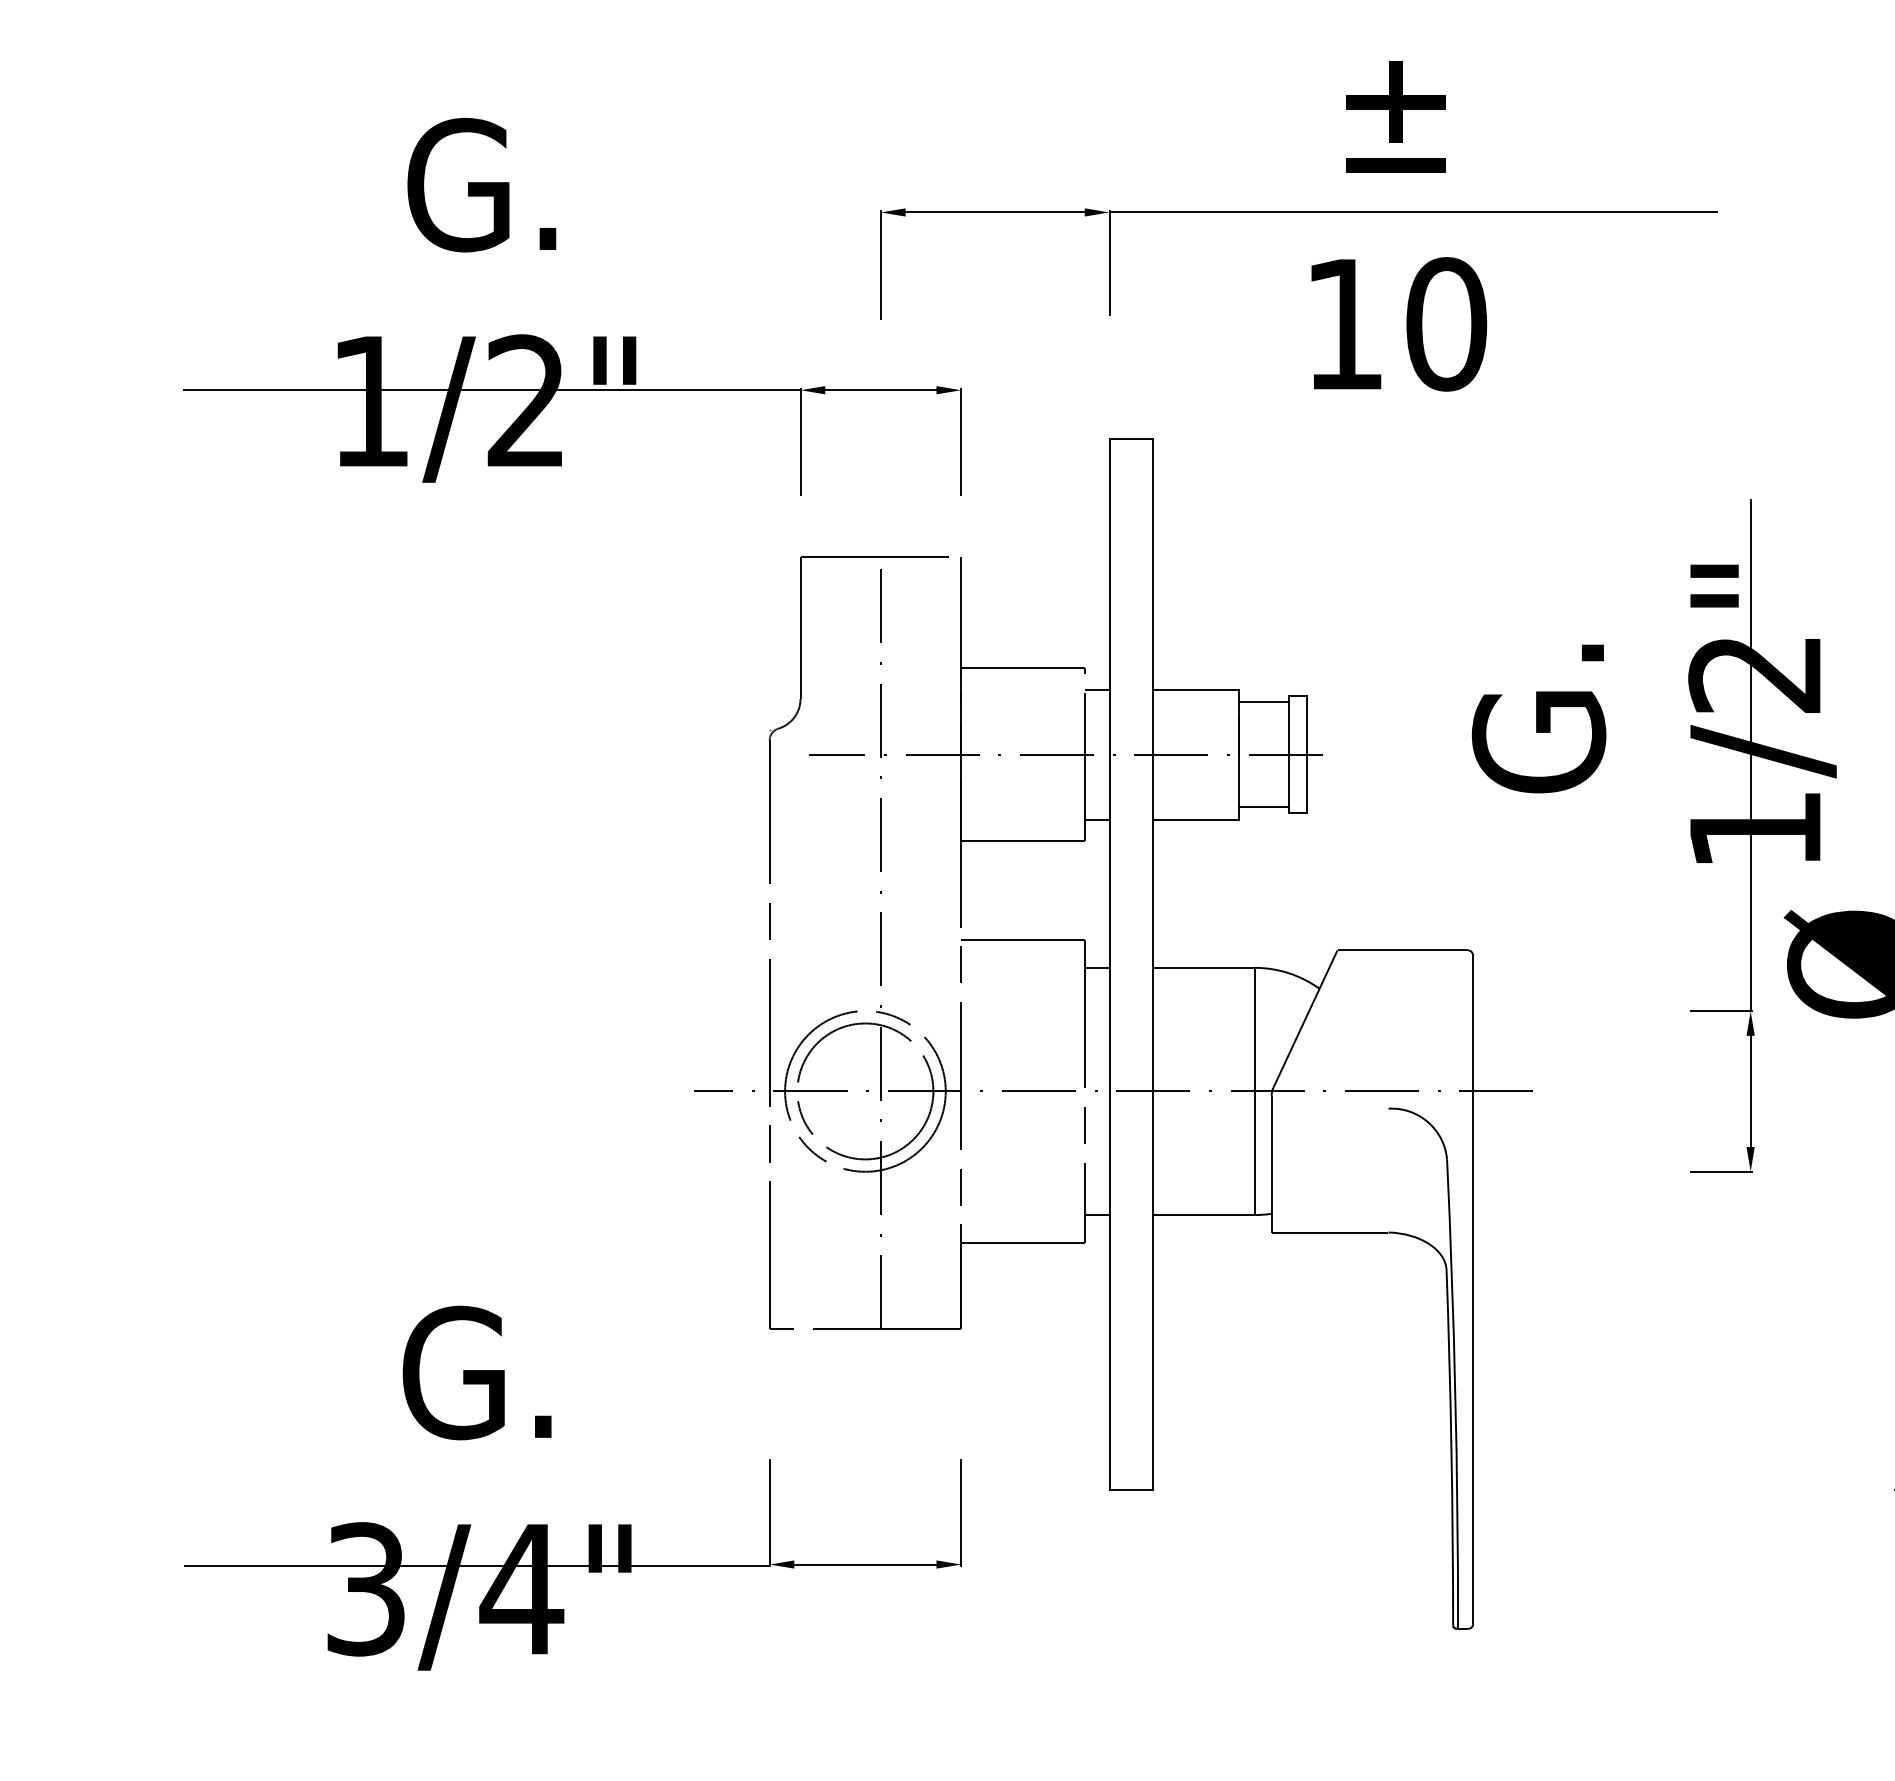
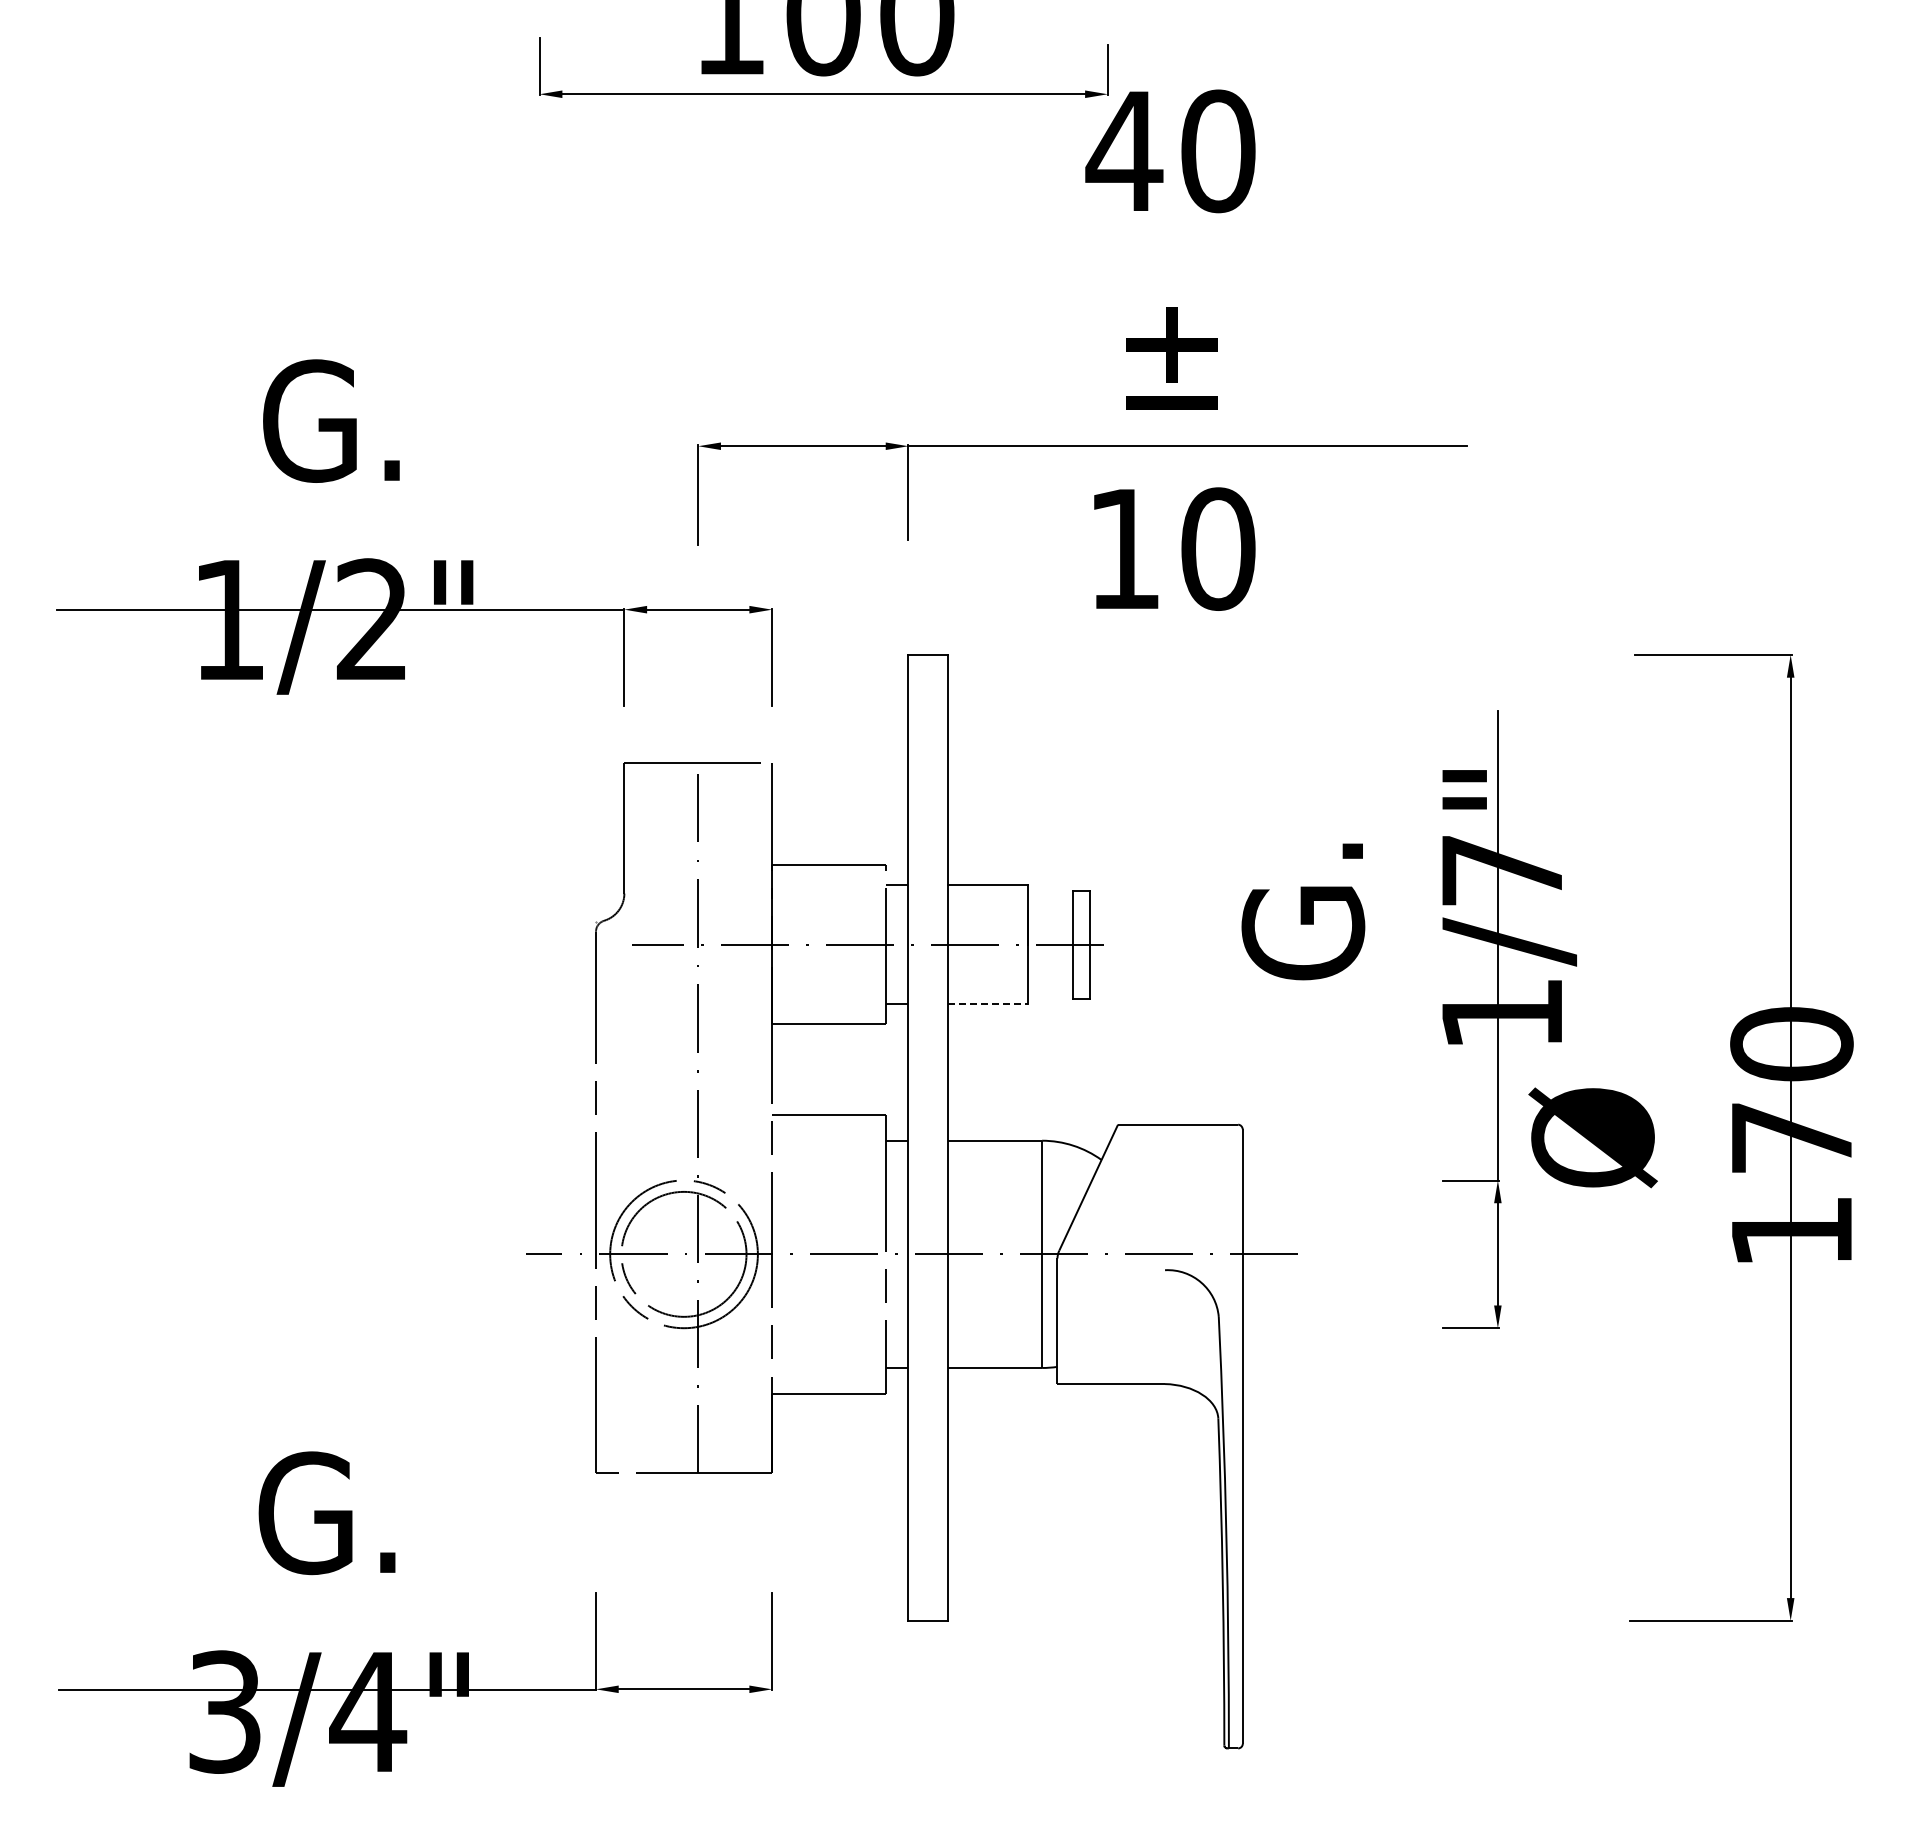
text: (1753, 675) -> (1500, 871), 1/2" -> 1/7"
line: (1264, 702) -> (1050, 896), removed
line: (1264, 807) -> (1050, 993), removed
line: (1196, 819) -> (988, 1004), solid -> dashed

